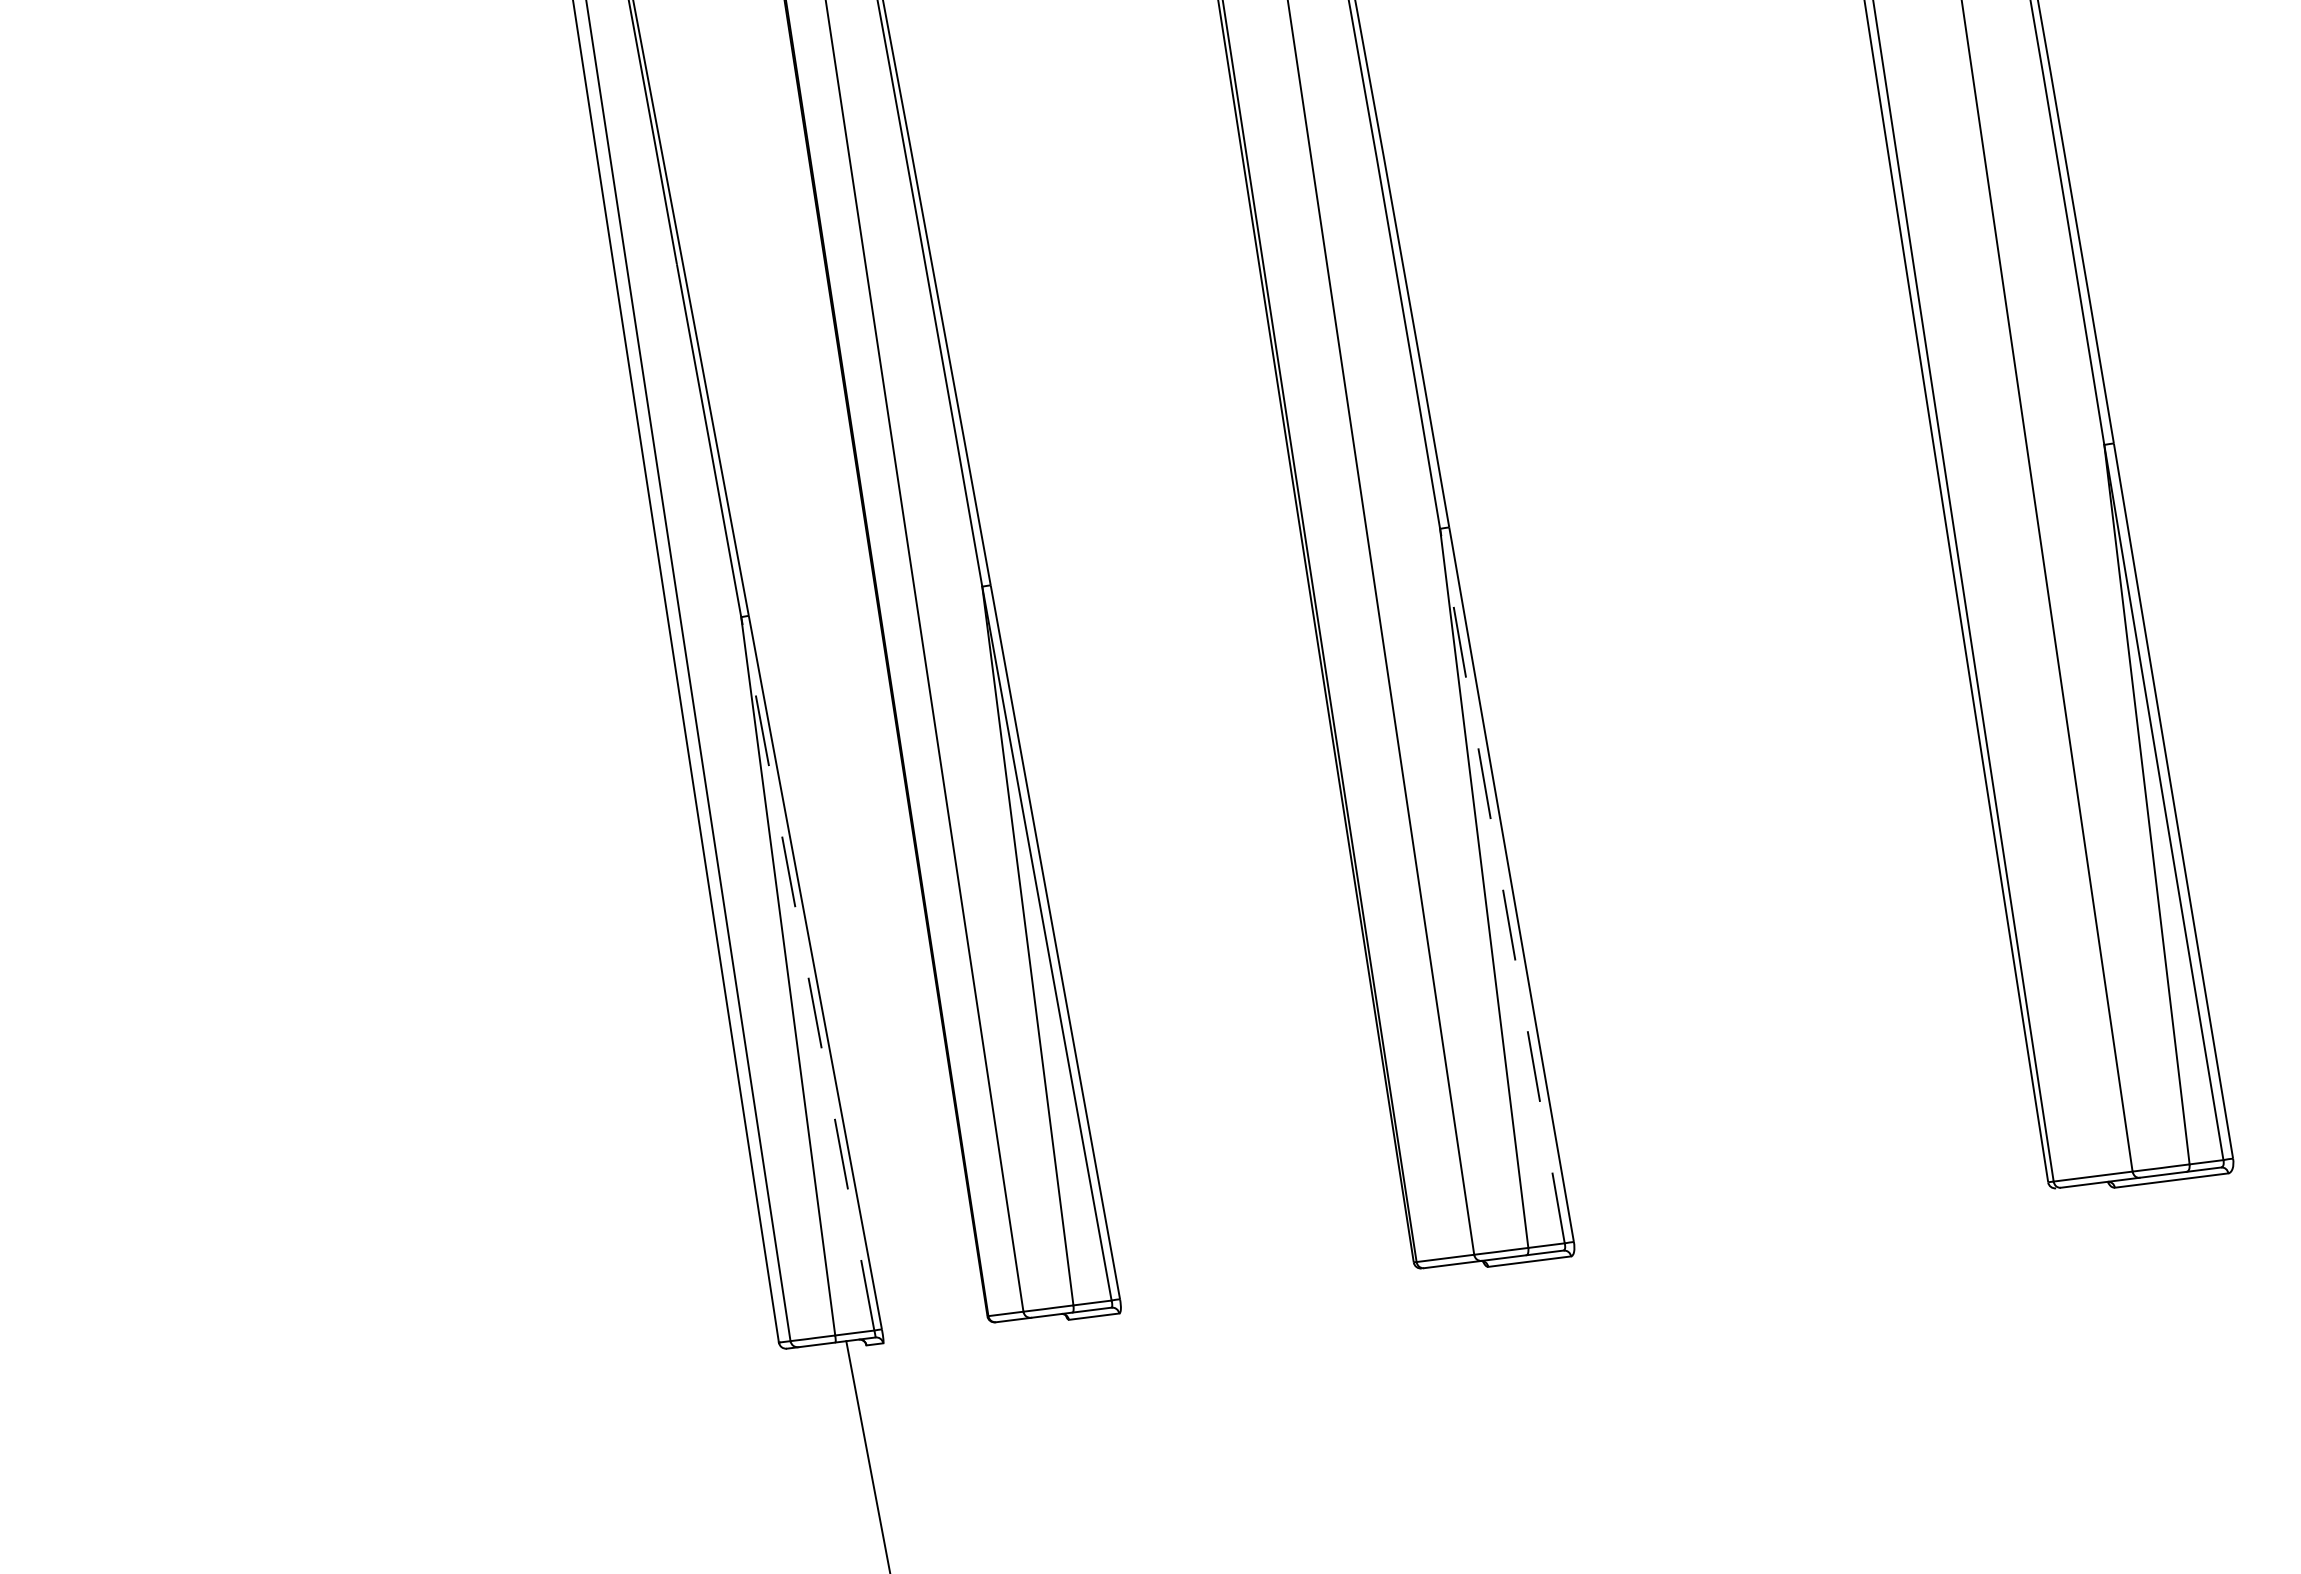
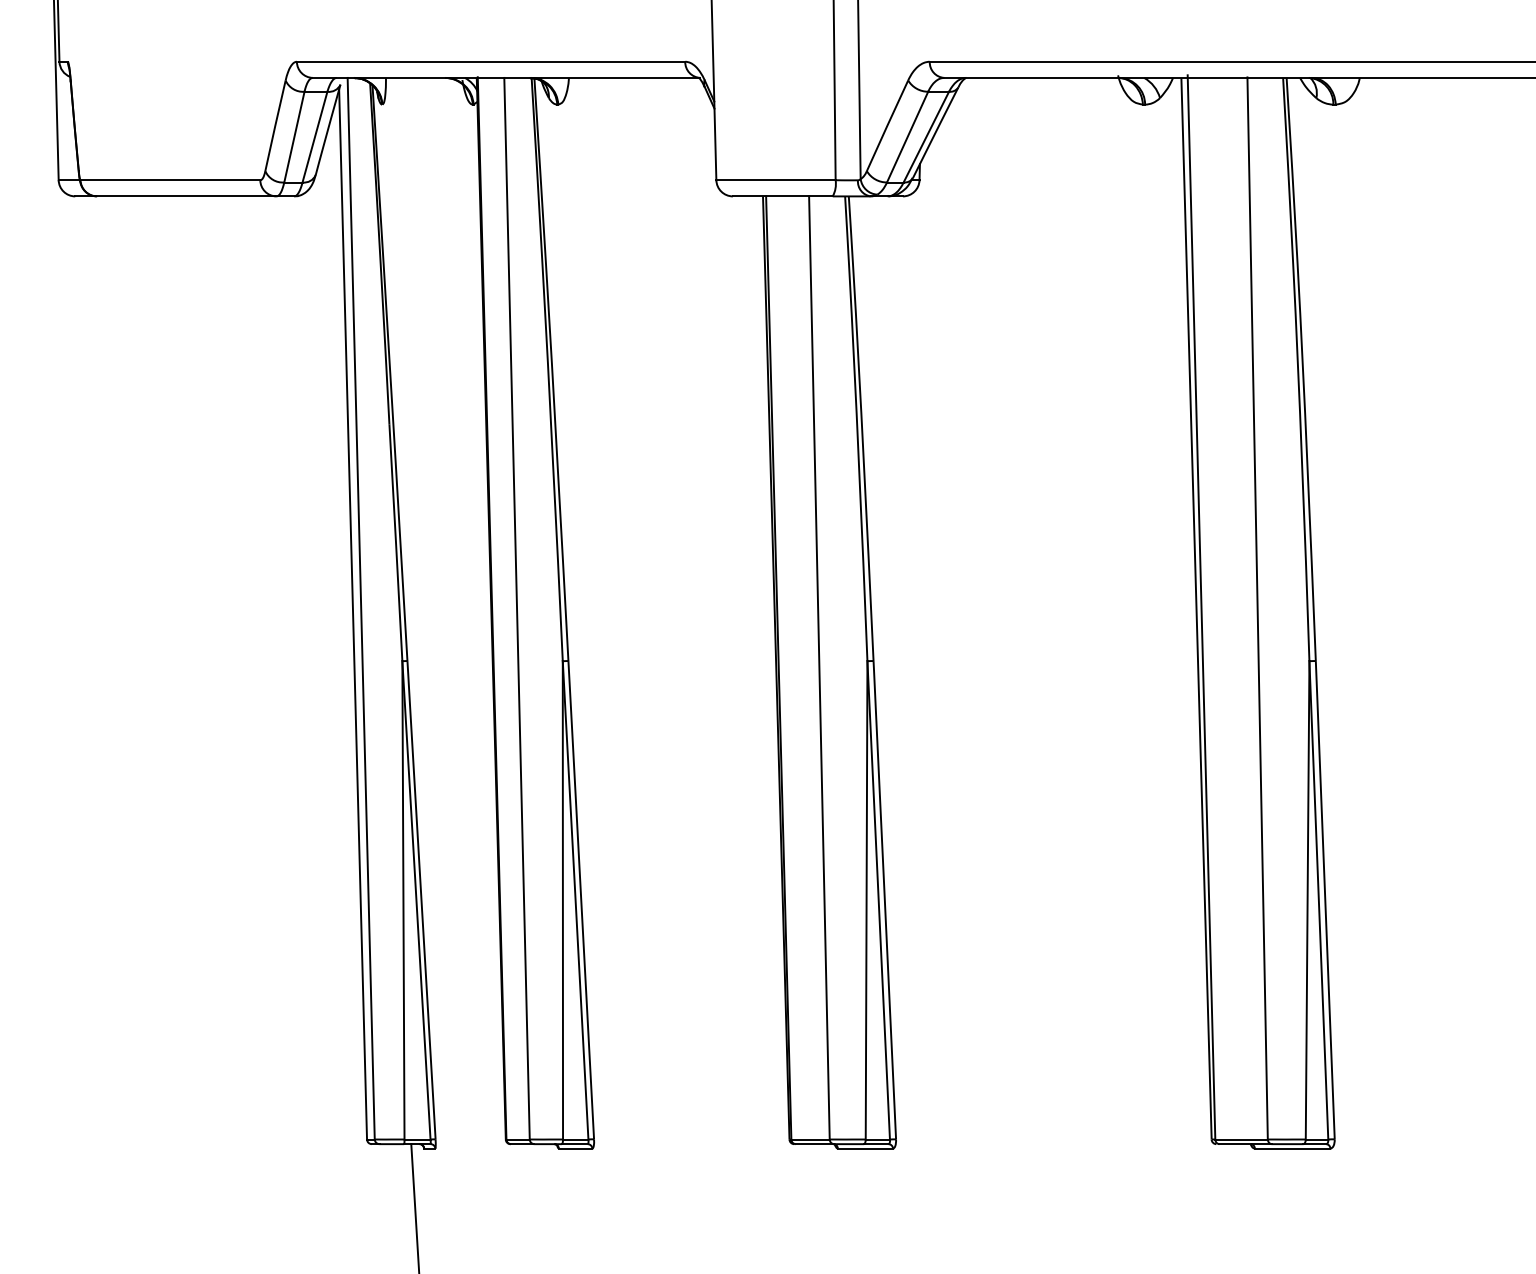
line: (1501, 884) -> (878, 899), dashed -> solid
line: (807, 974) -> (416, 900), dashed -> solid

